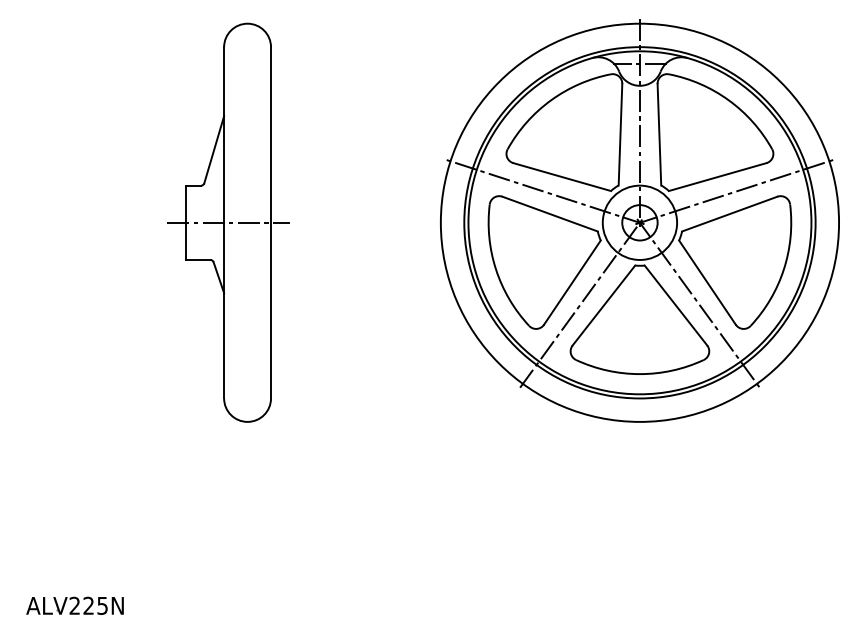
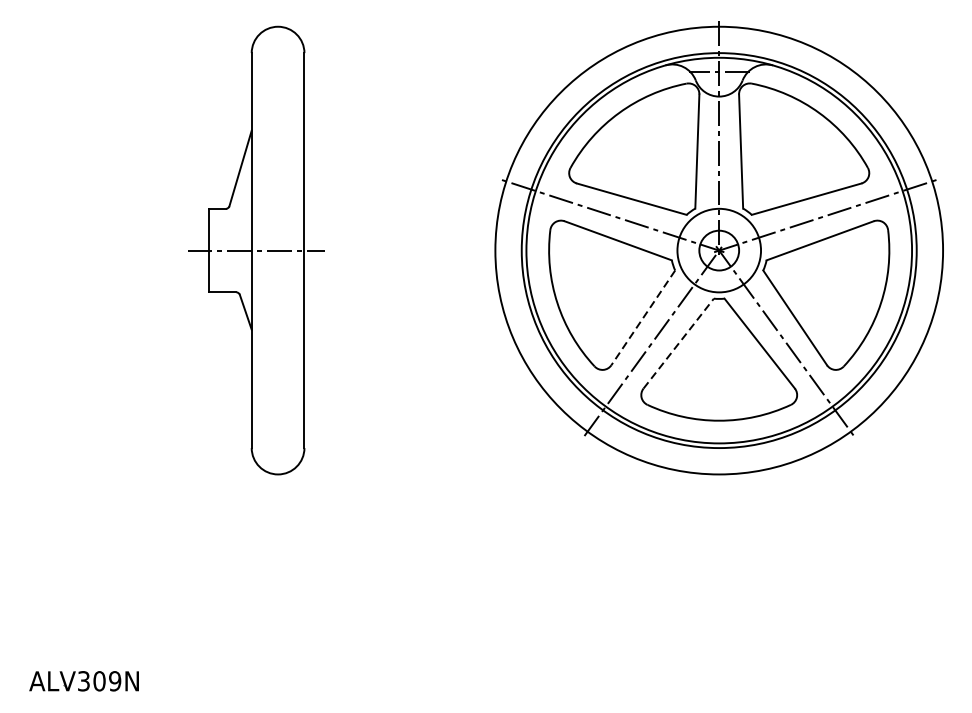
line: (572, 282) -> (643, 317), solid -> dashed
line: (603, 305) -> (678, 343), solid -> dashed
text: (88, 605) -> (99, 680), ALV225N -> ALV309N

